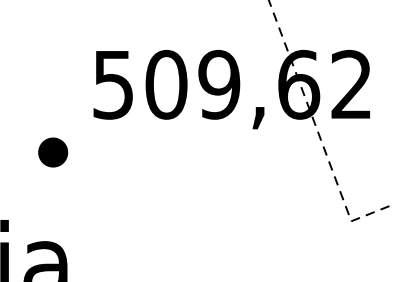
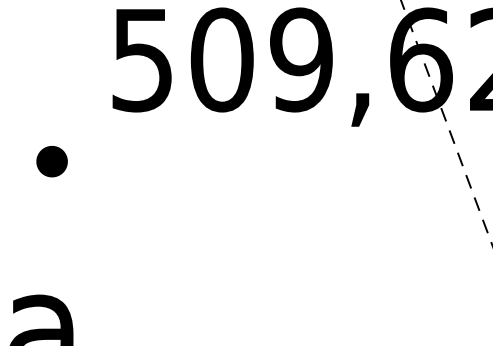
part: (53, 152) -> (52, 161), size x0.7

